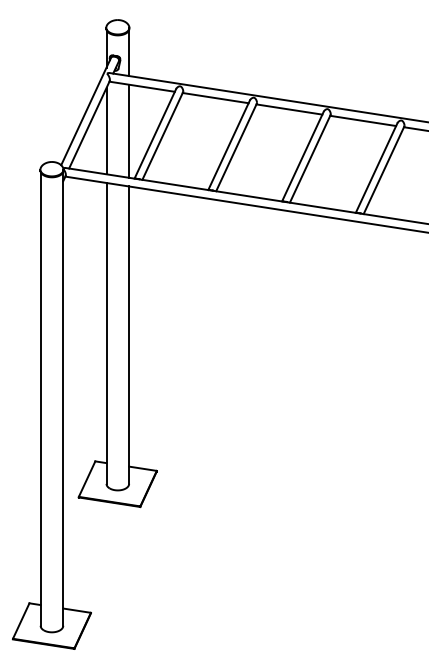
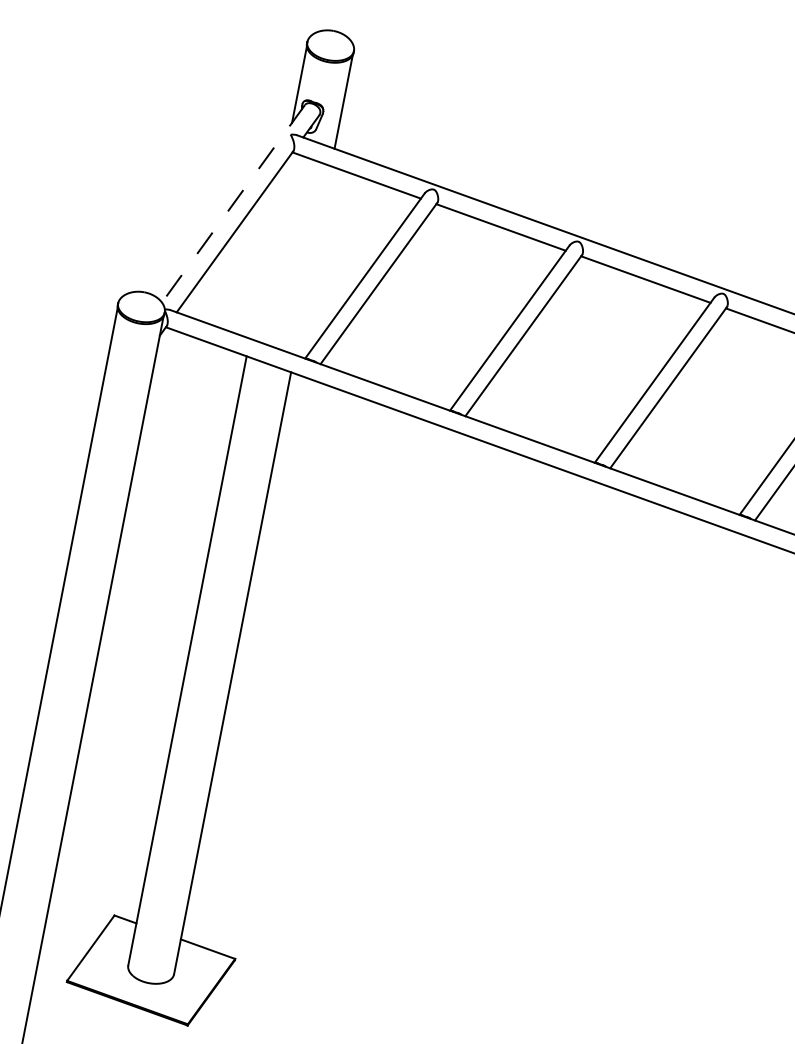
line: (85, 112) -> (231, 205), solid -> dashed
line: (129, 130) -> (313, 259), removed
line: (106, 131) -> (266, 252), removed

